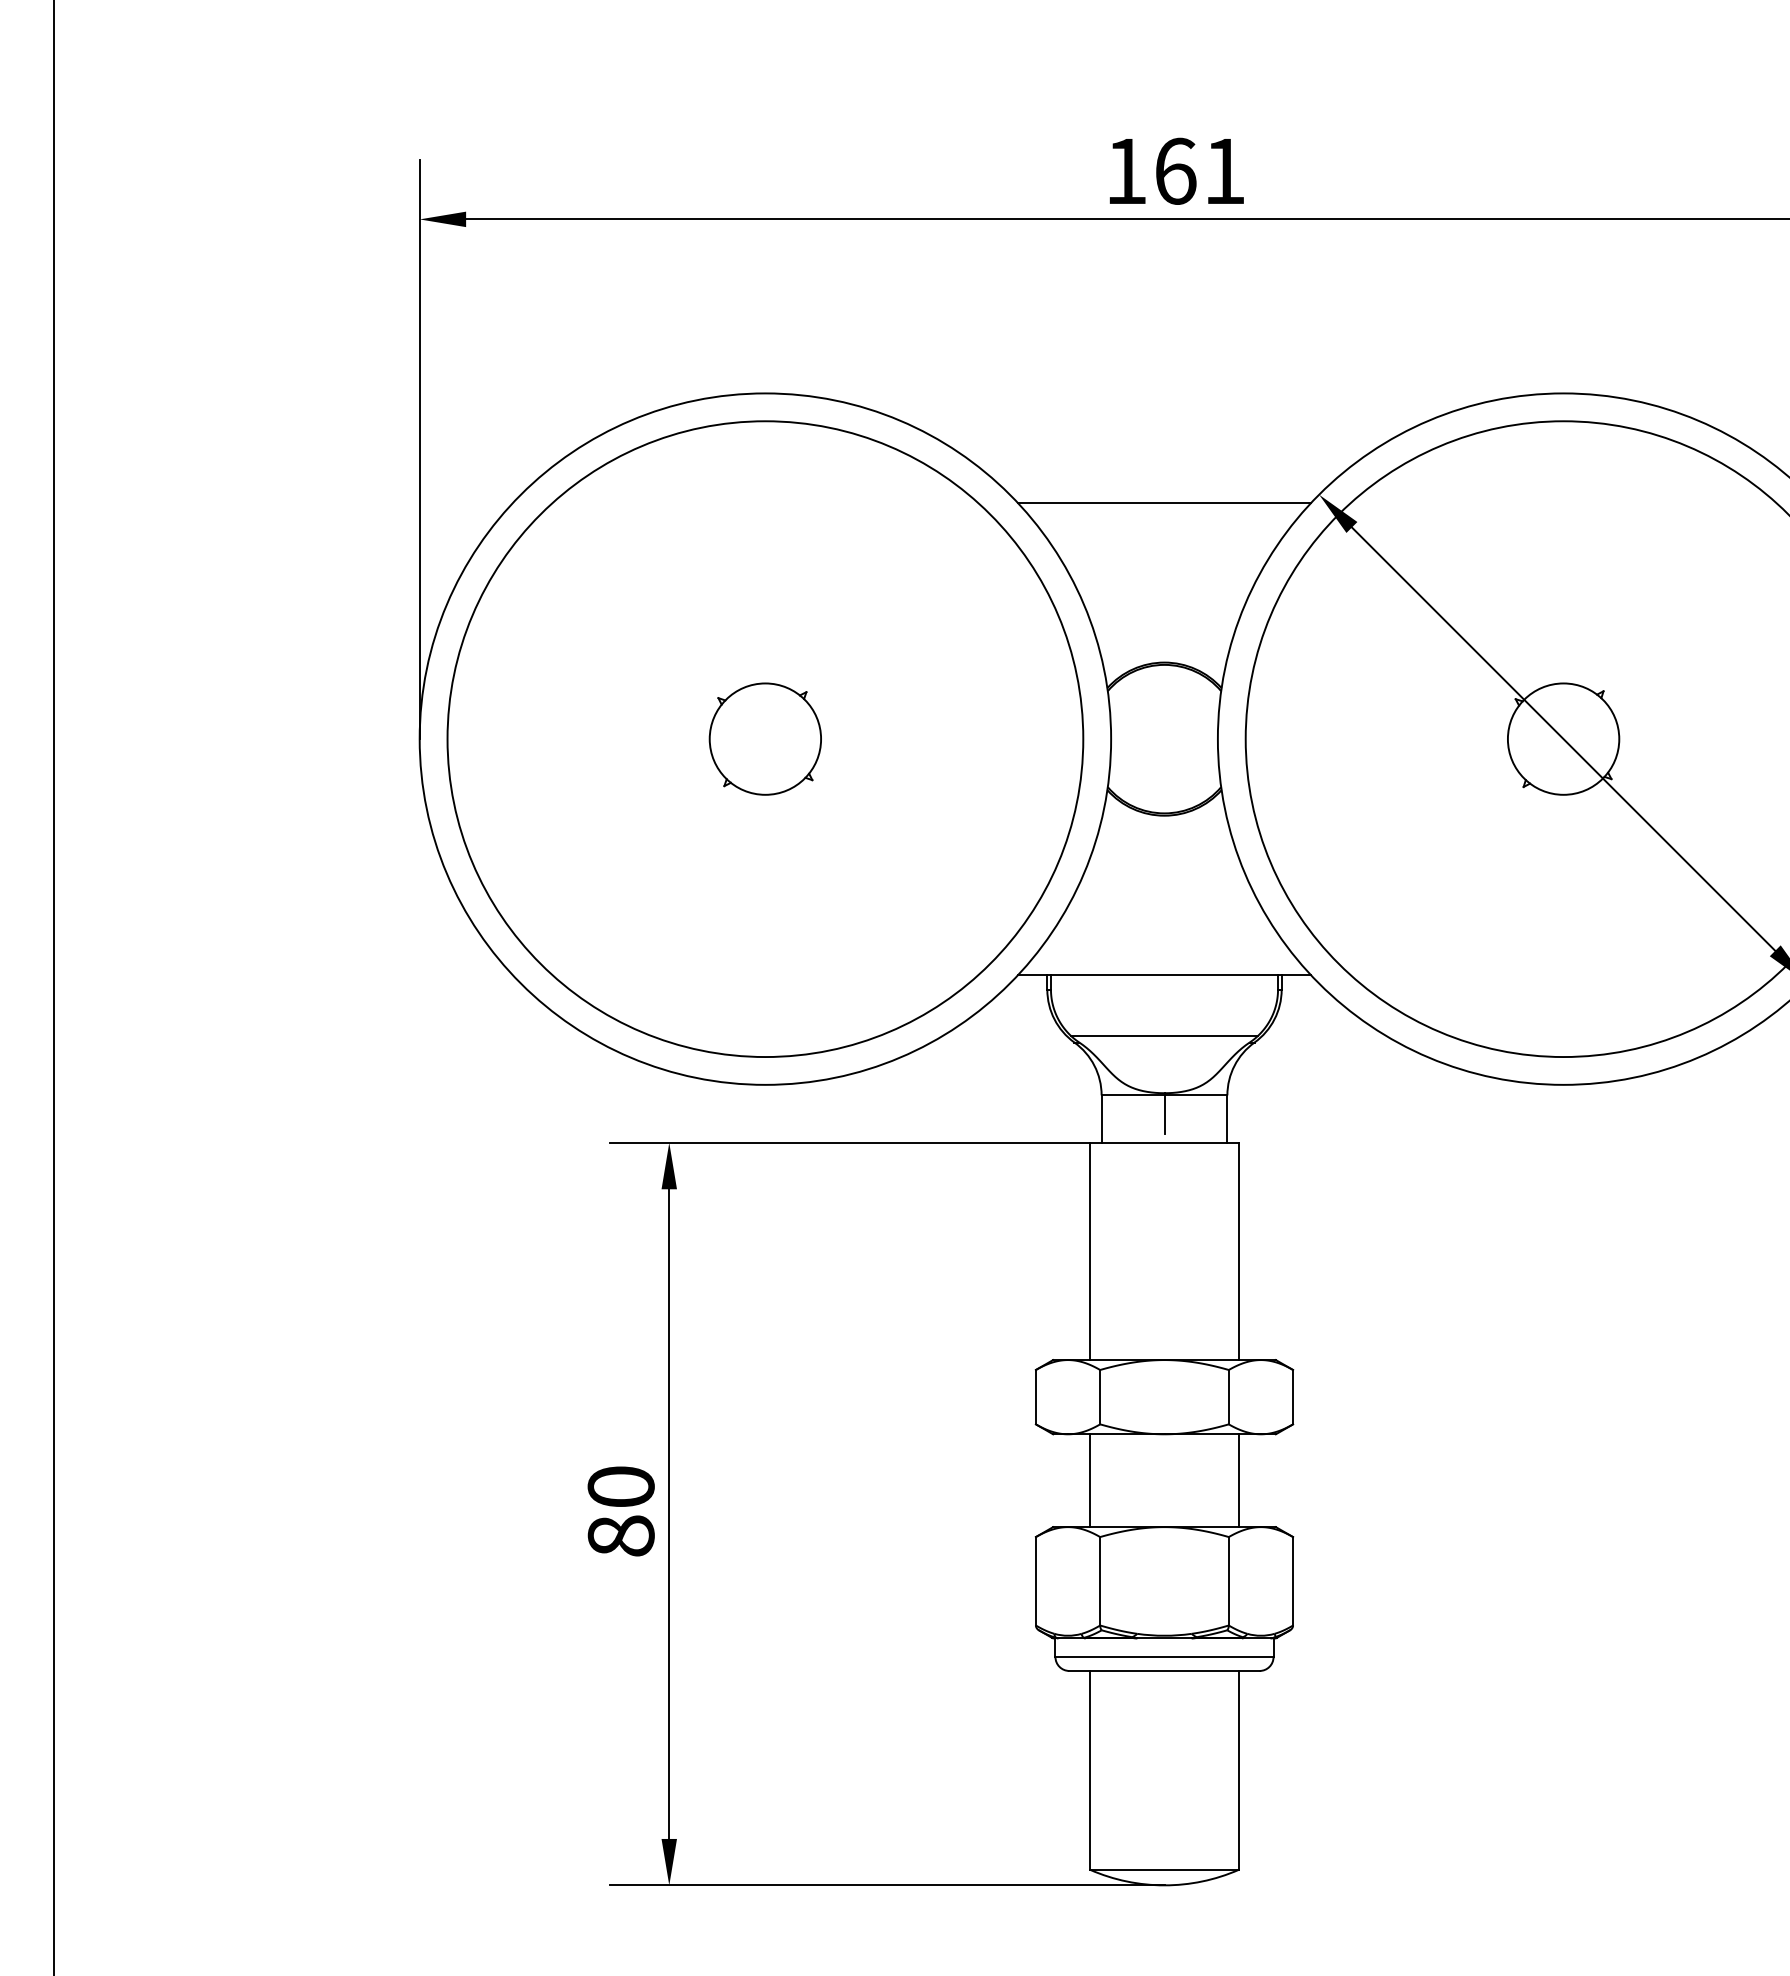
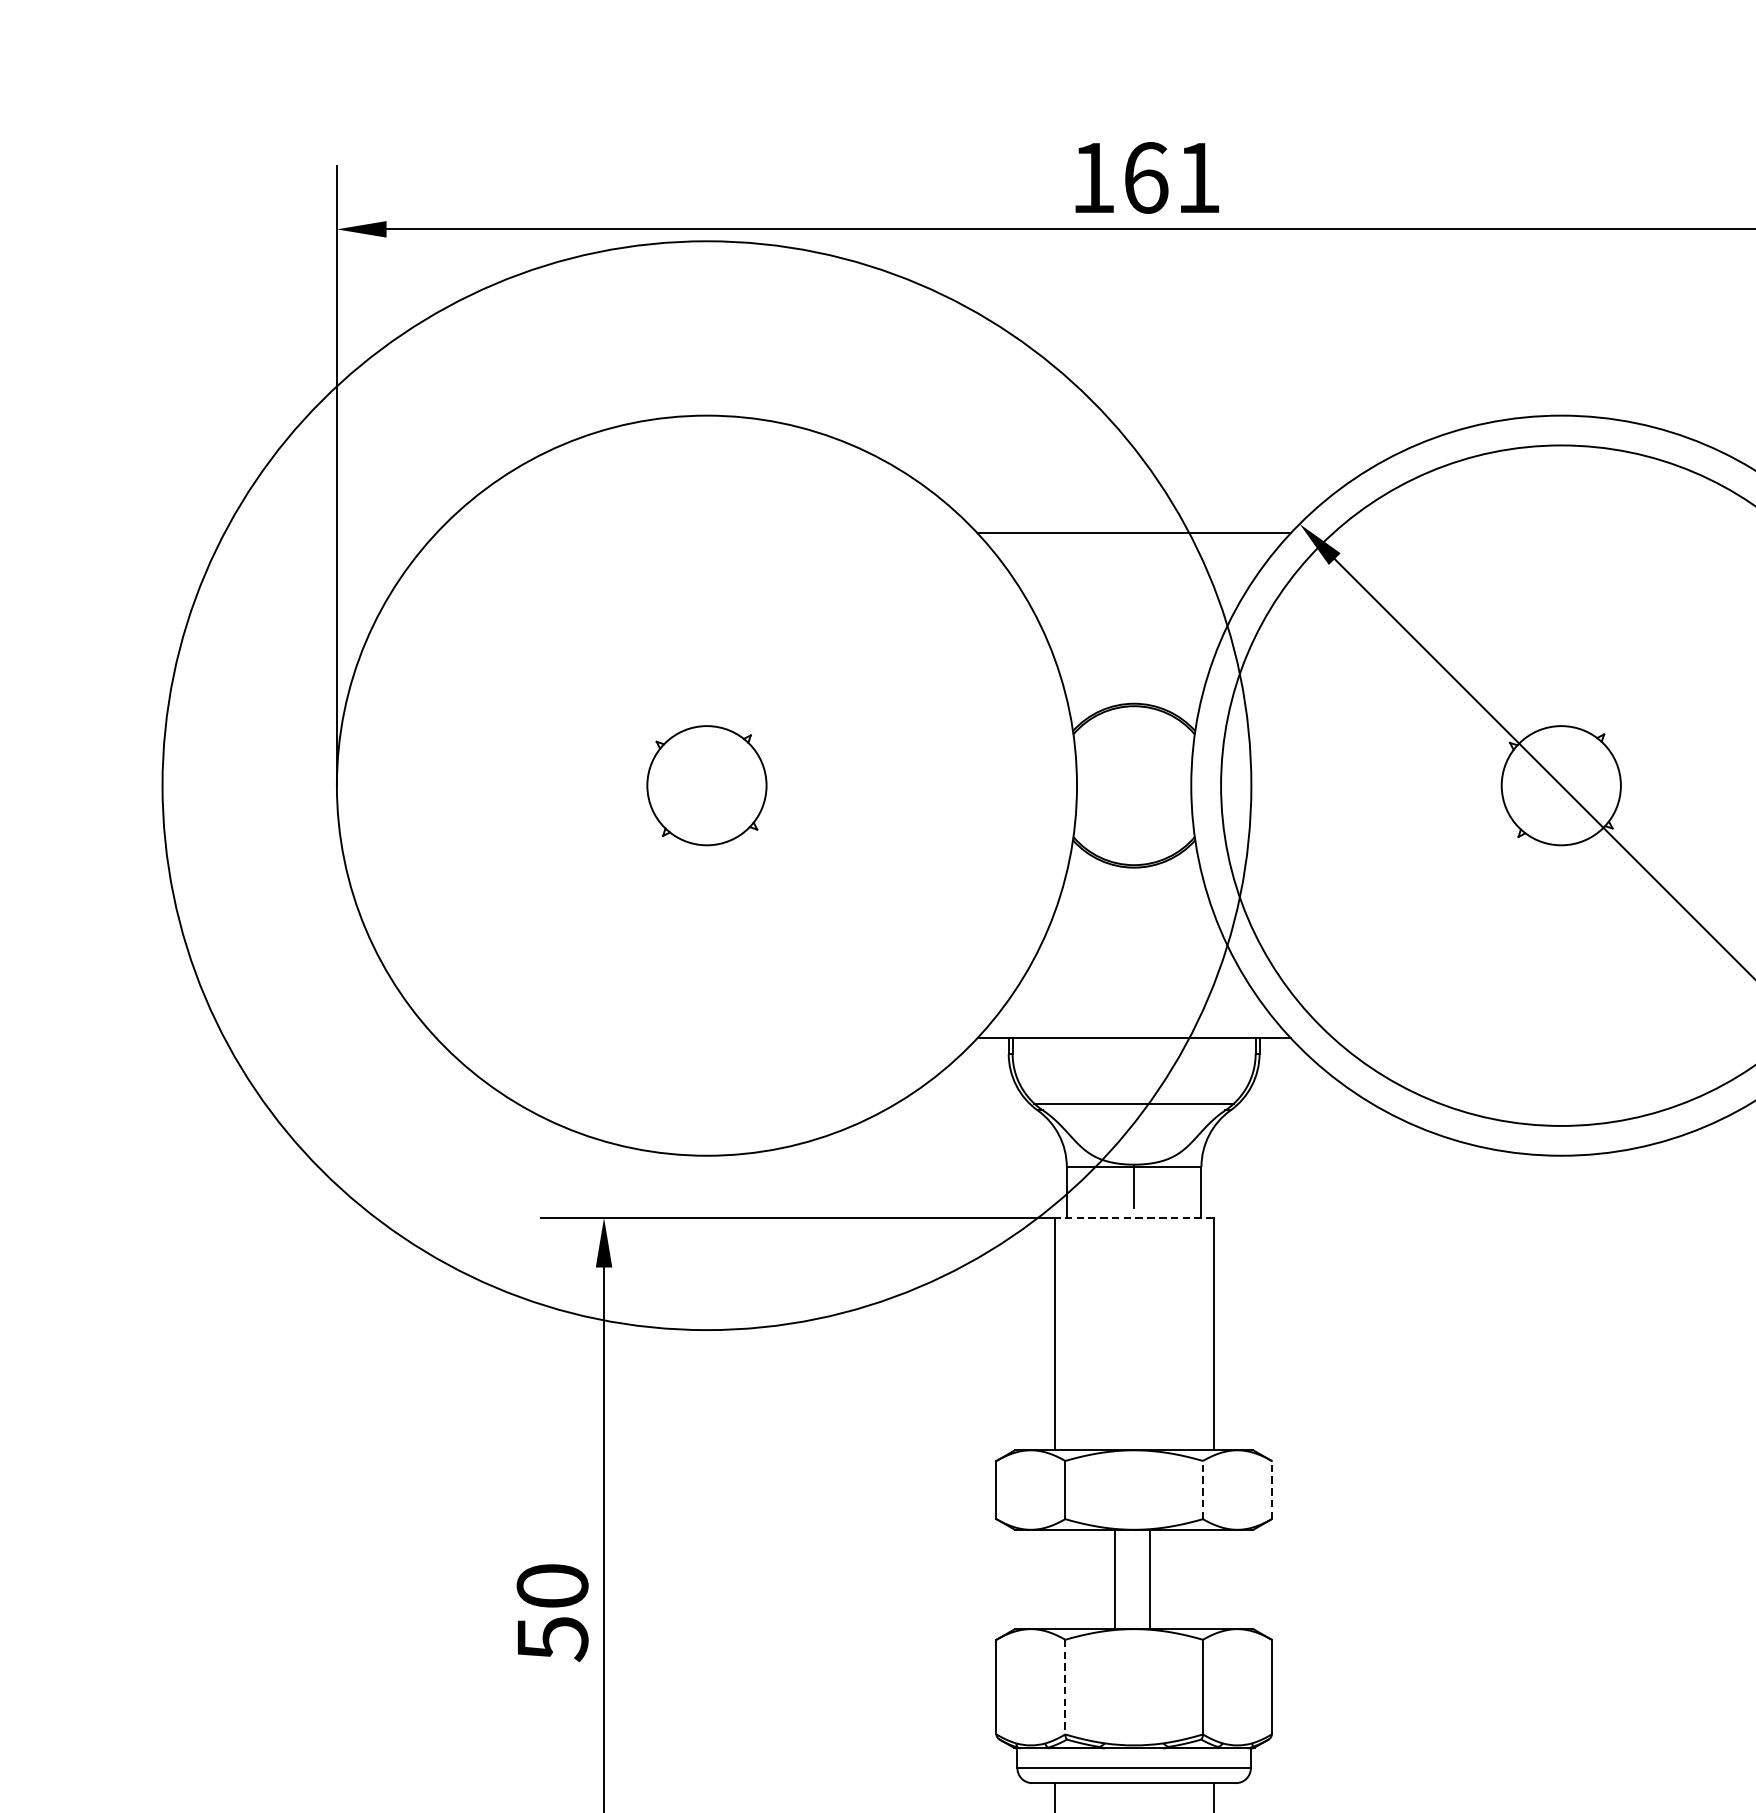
circle: (765, 739) -> (707, 786), size x1.6
line: (1164, 1142) -> (1134, 1217), solid -> dashed
line: (1228, 1396) -> (1202, 1489), solid -> dashed
line: (1293, 1396) -> (1272, 1489), solid -> dashed
line: (1090, 1480) -> (1150, 1579), moved
line: (1238, 1480) -> (1114, 1579), moved
text: (620, 1536) -> (551, 1639), 80 -> 50
line: (1100, 1581) -> (1065, 1687), solid -> dashed

